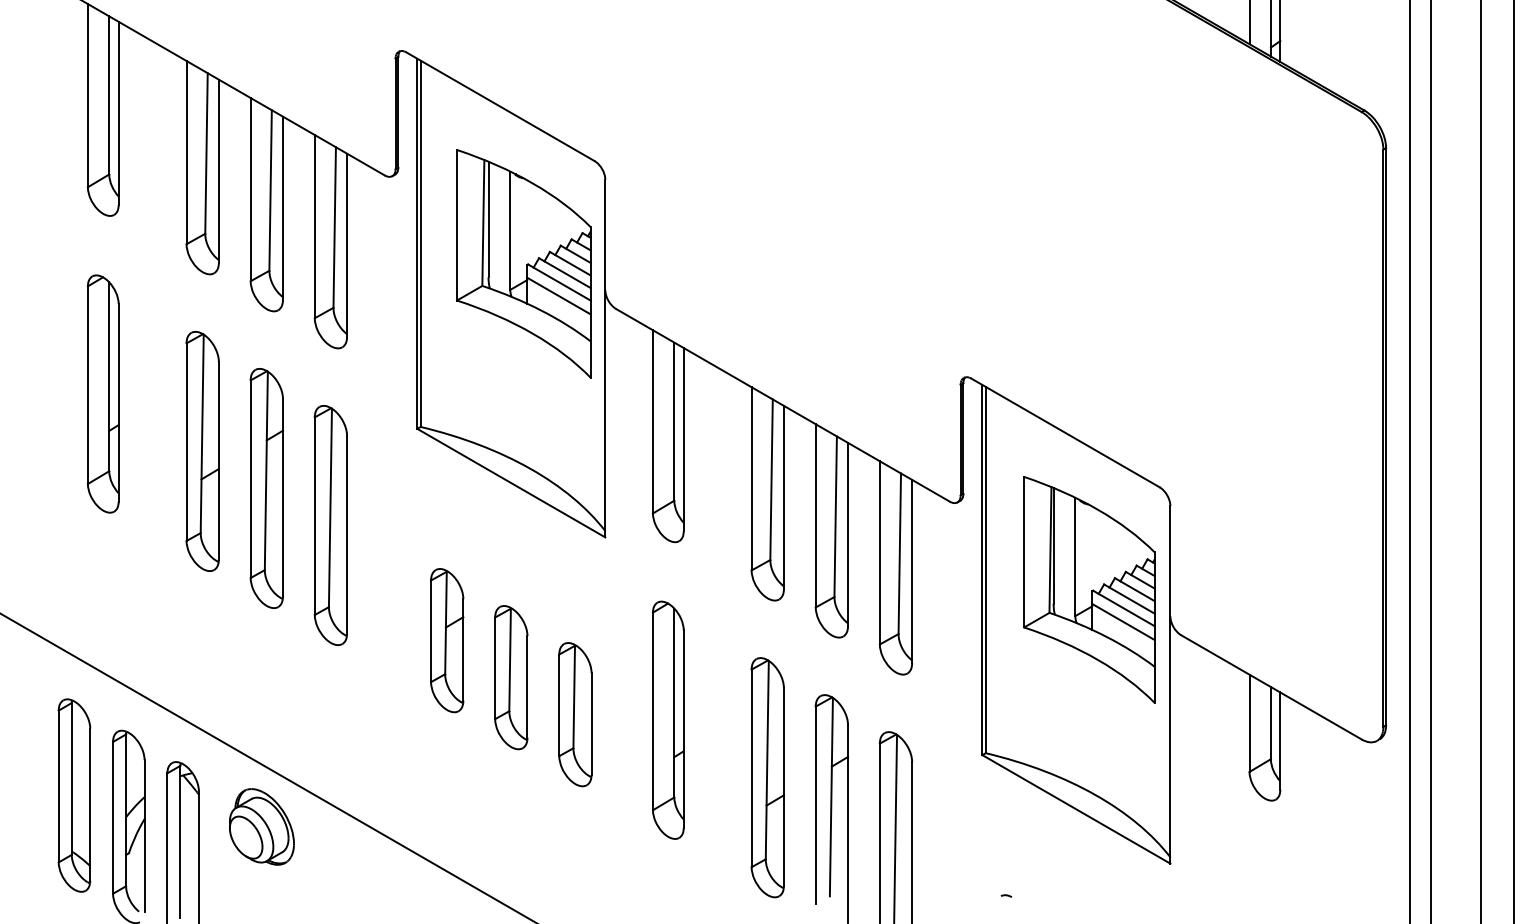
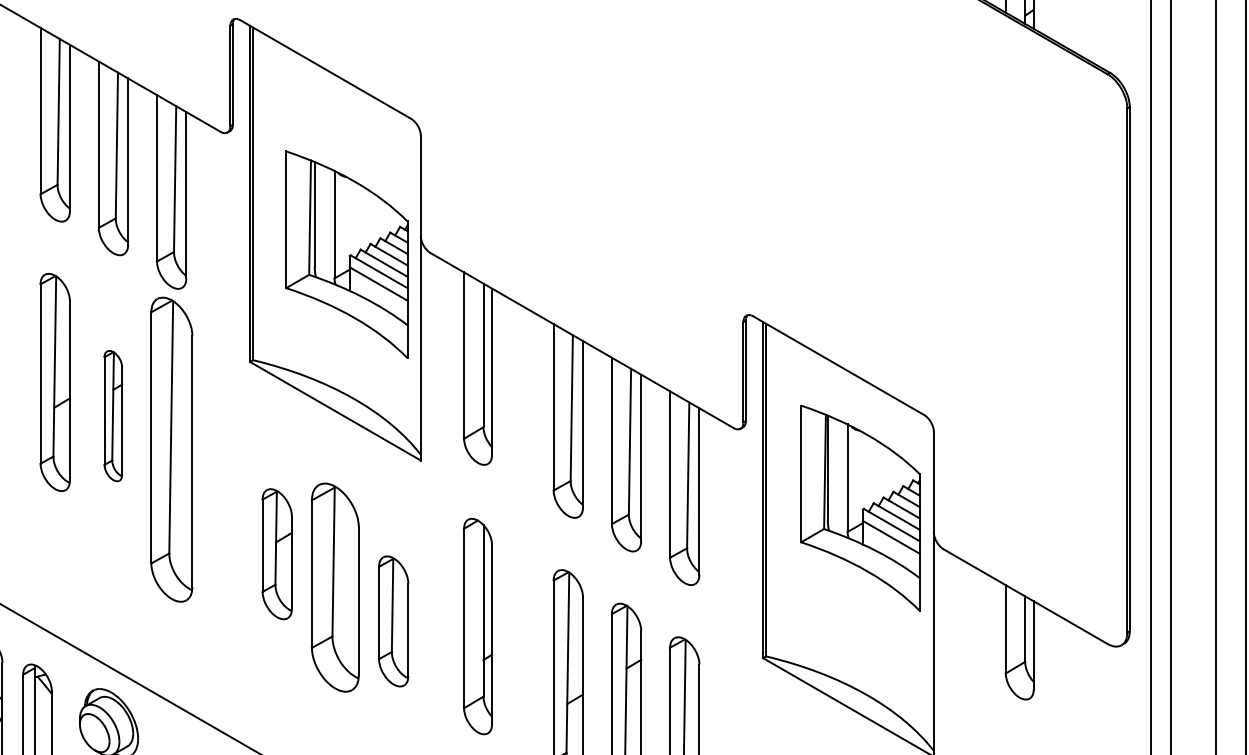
part: (523, 263) -> (346, 254), moved
part: (266, 488) -> (113, 416), size x0.6
part: (330, 525) -> (171, 449), size x1.4
part: (511, 677) -> (335, 587), size x1.6

